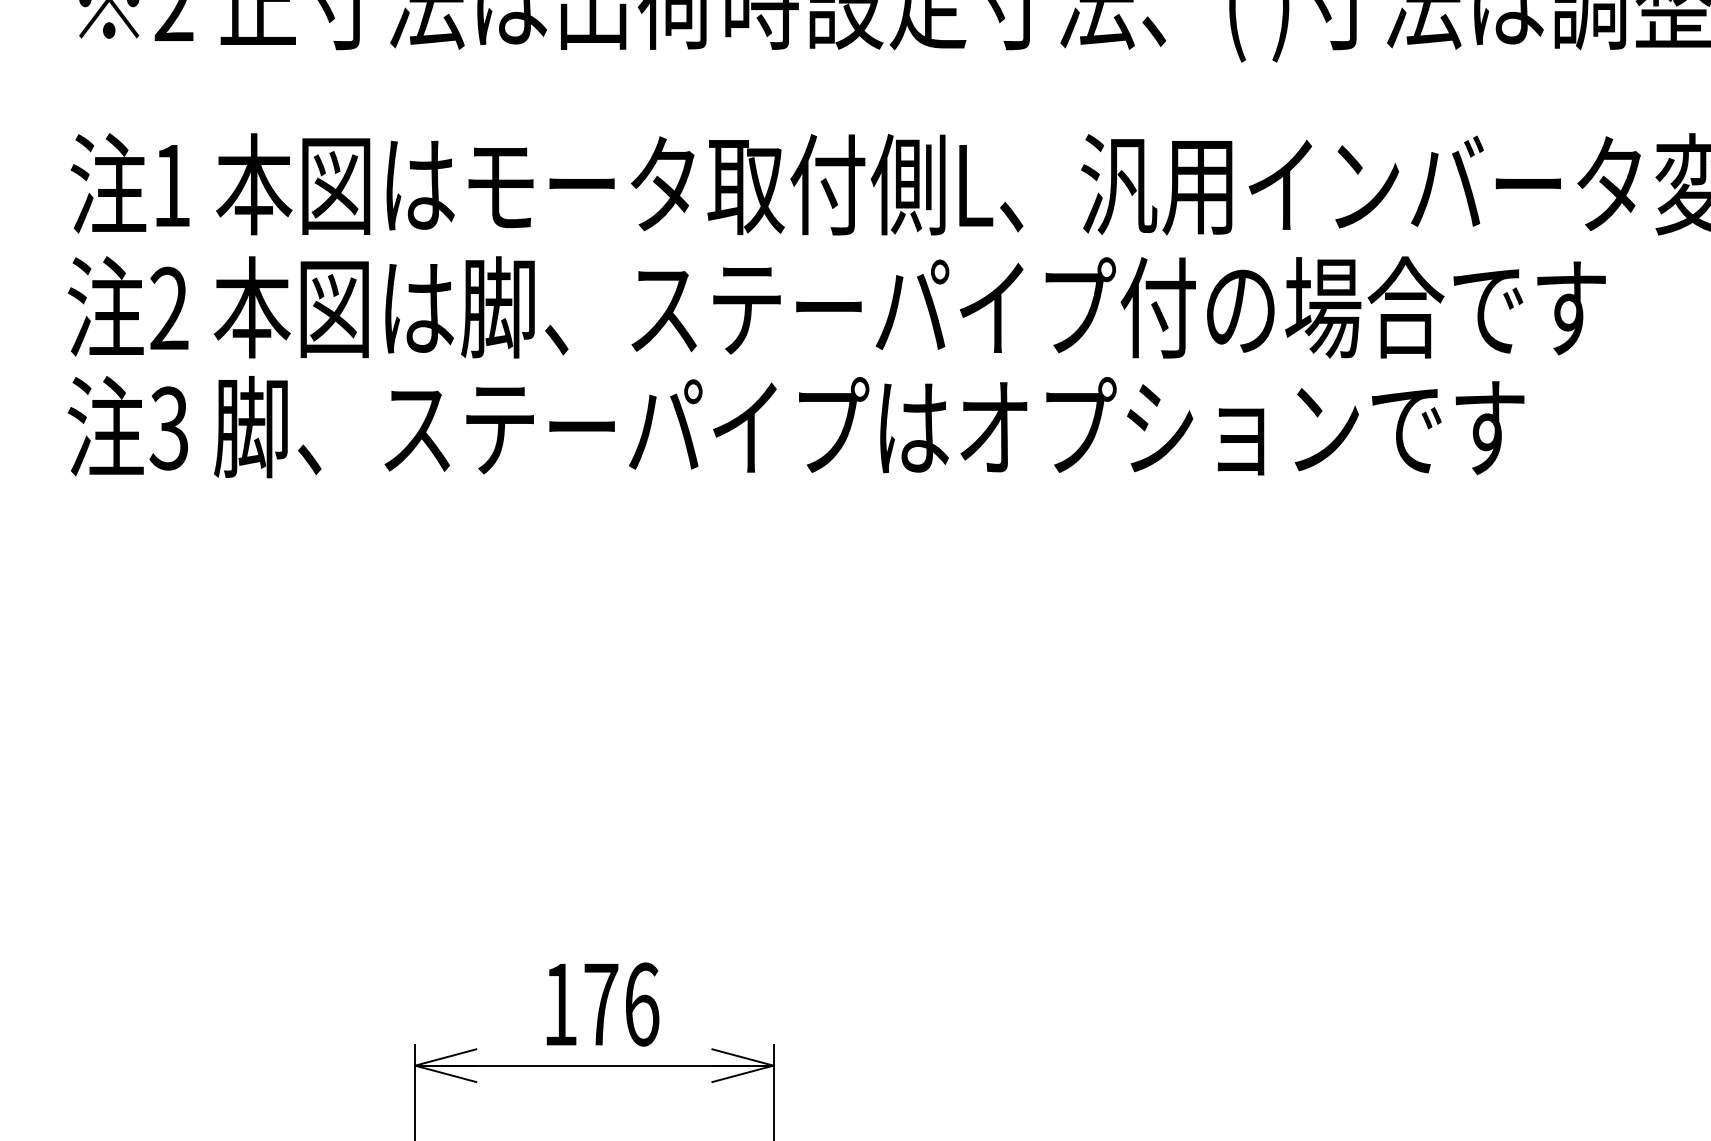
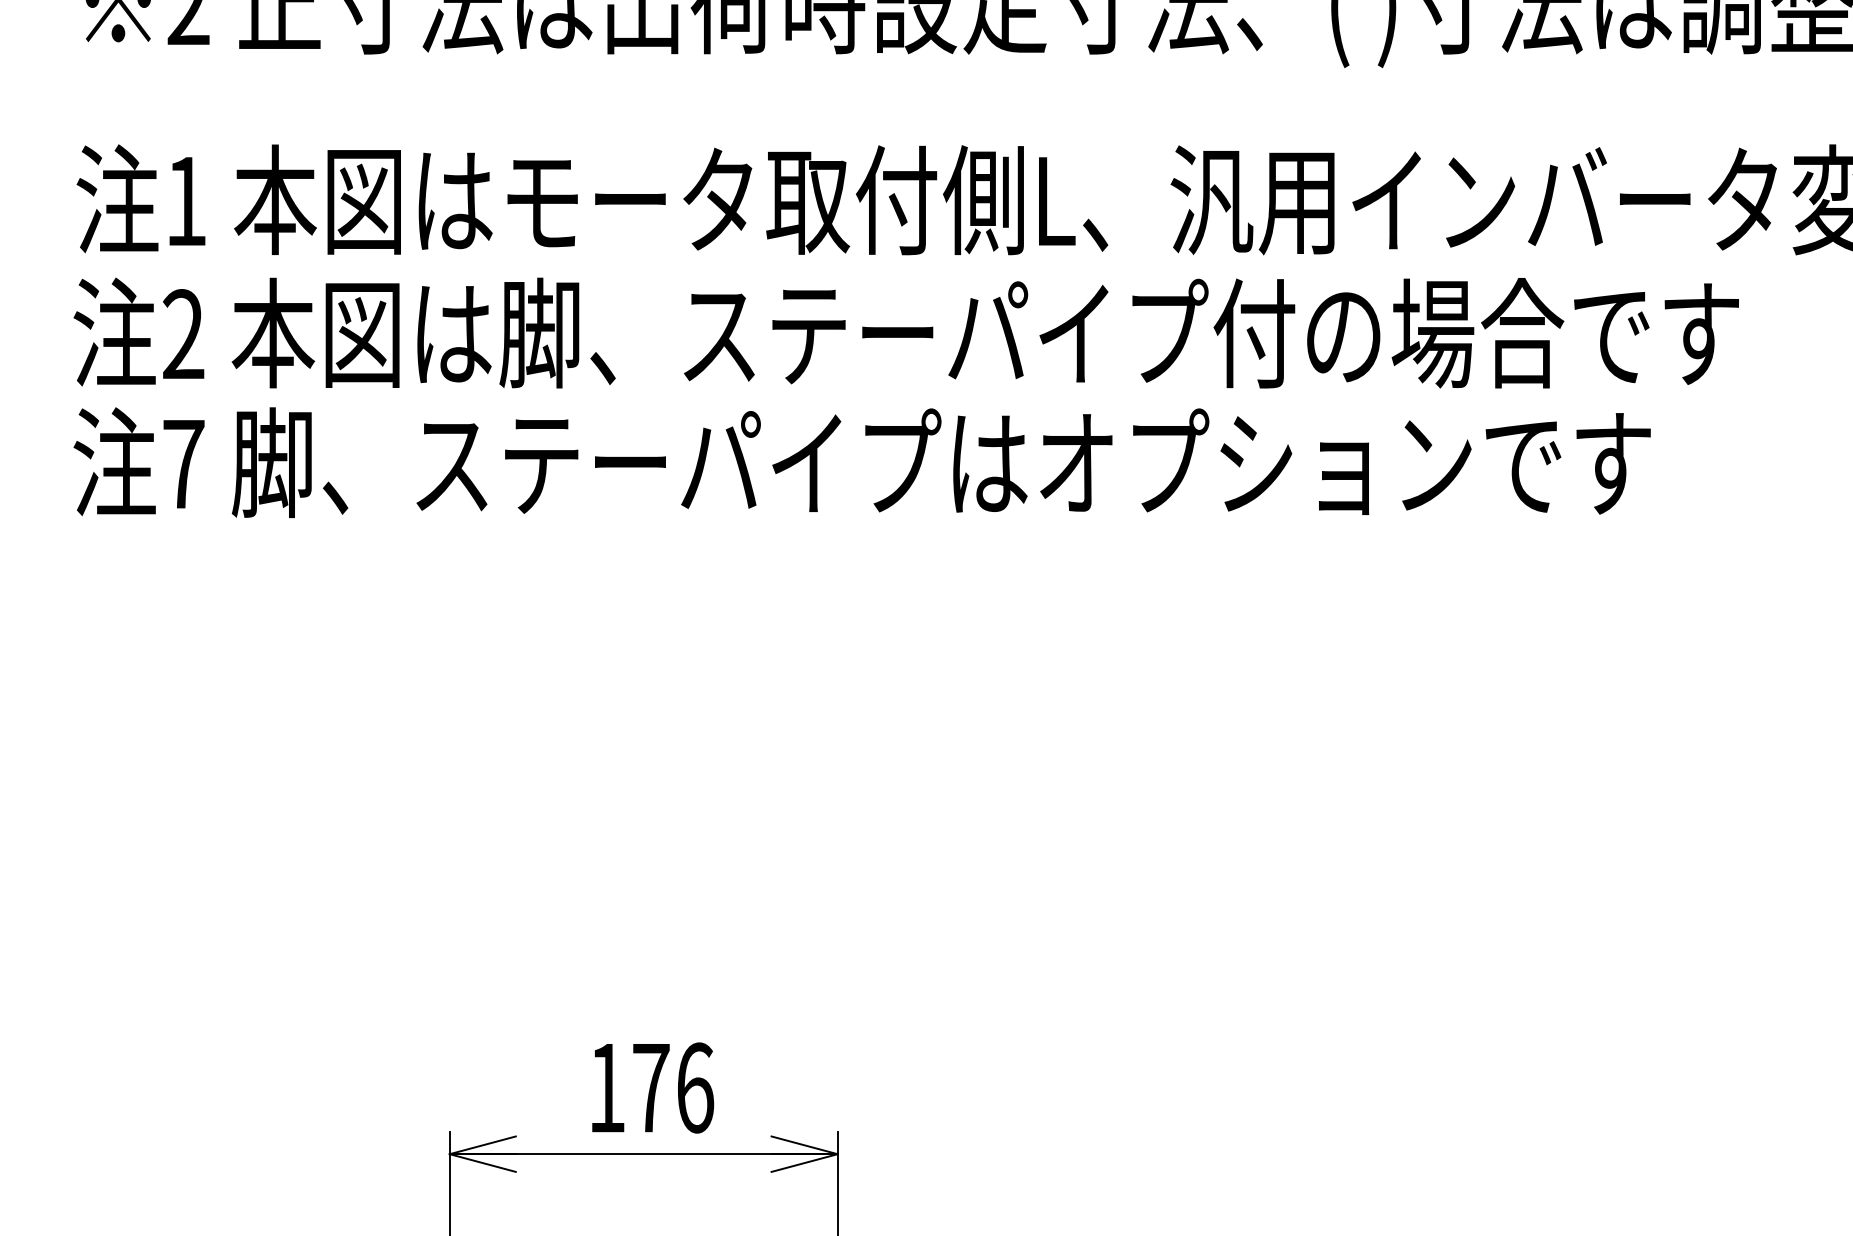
text: (169, 427) -> (183, 463), 3 -> 7

